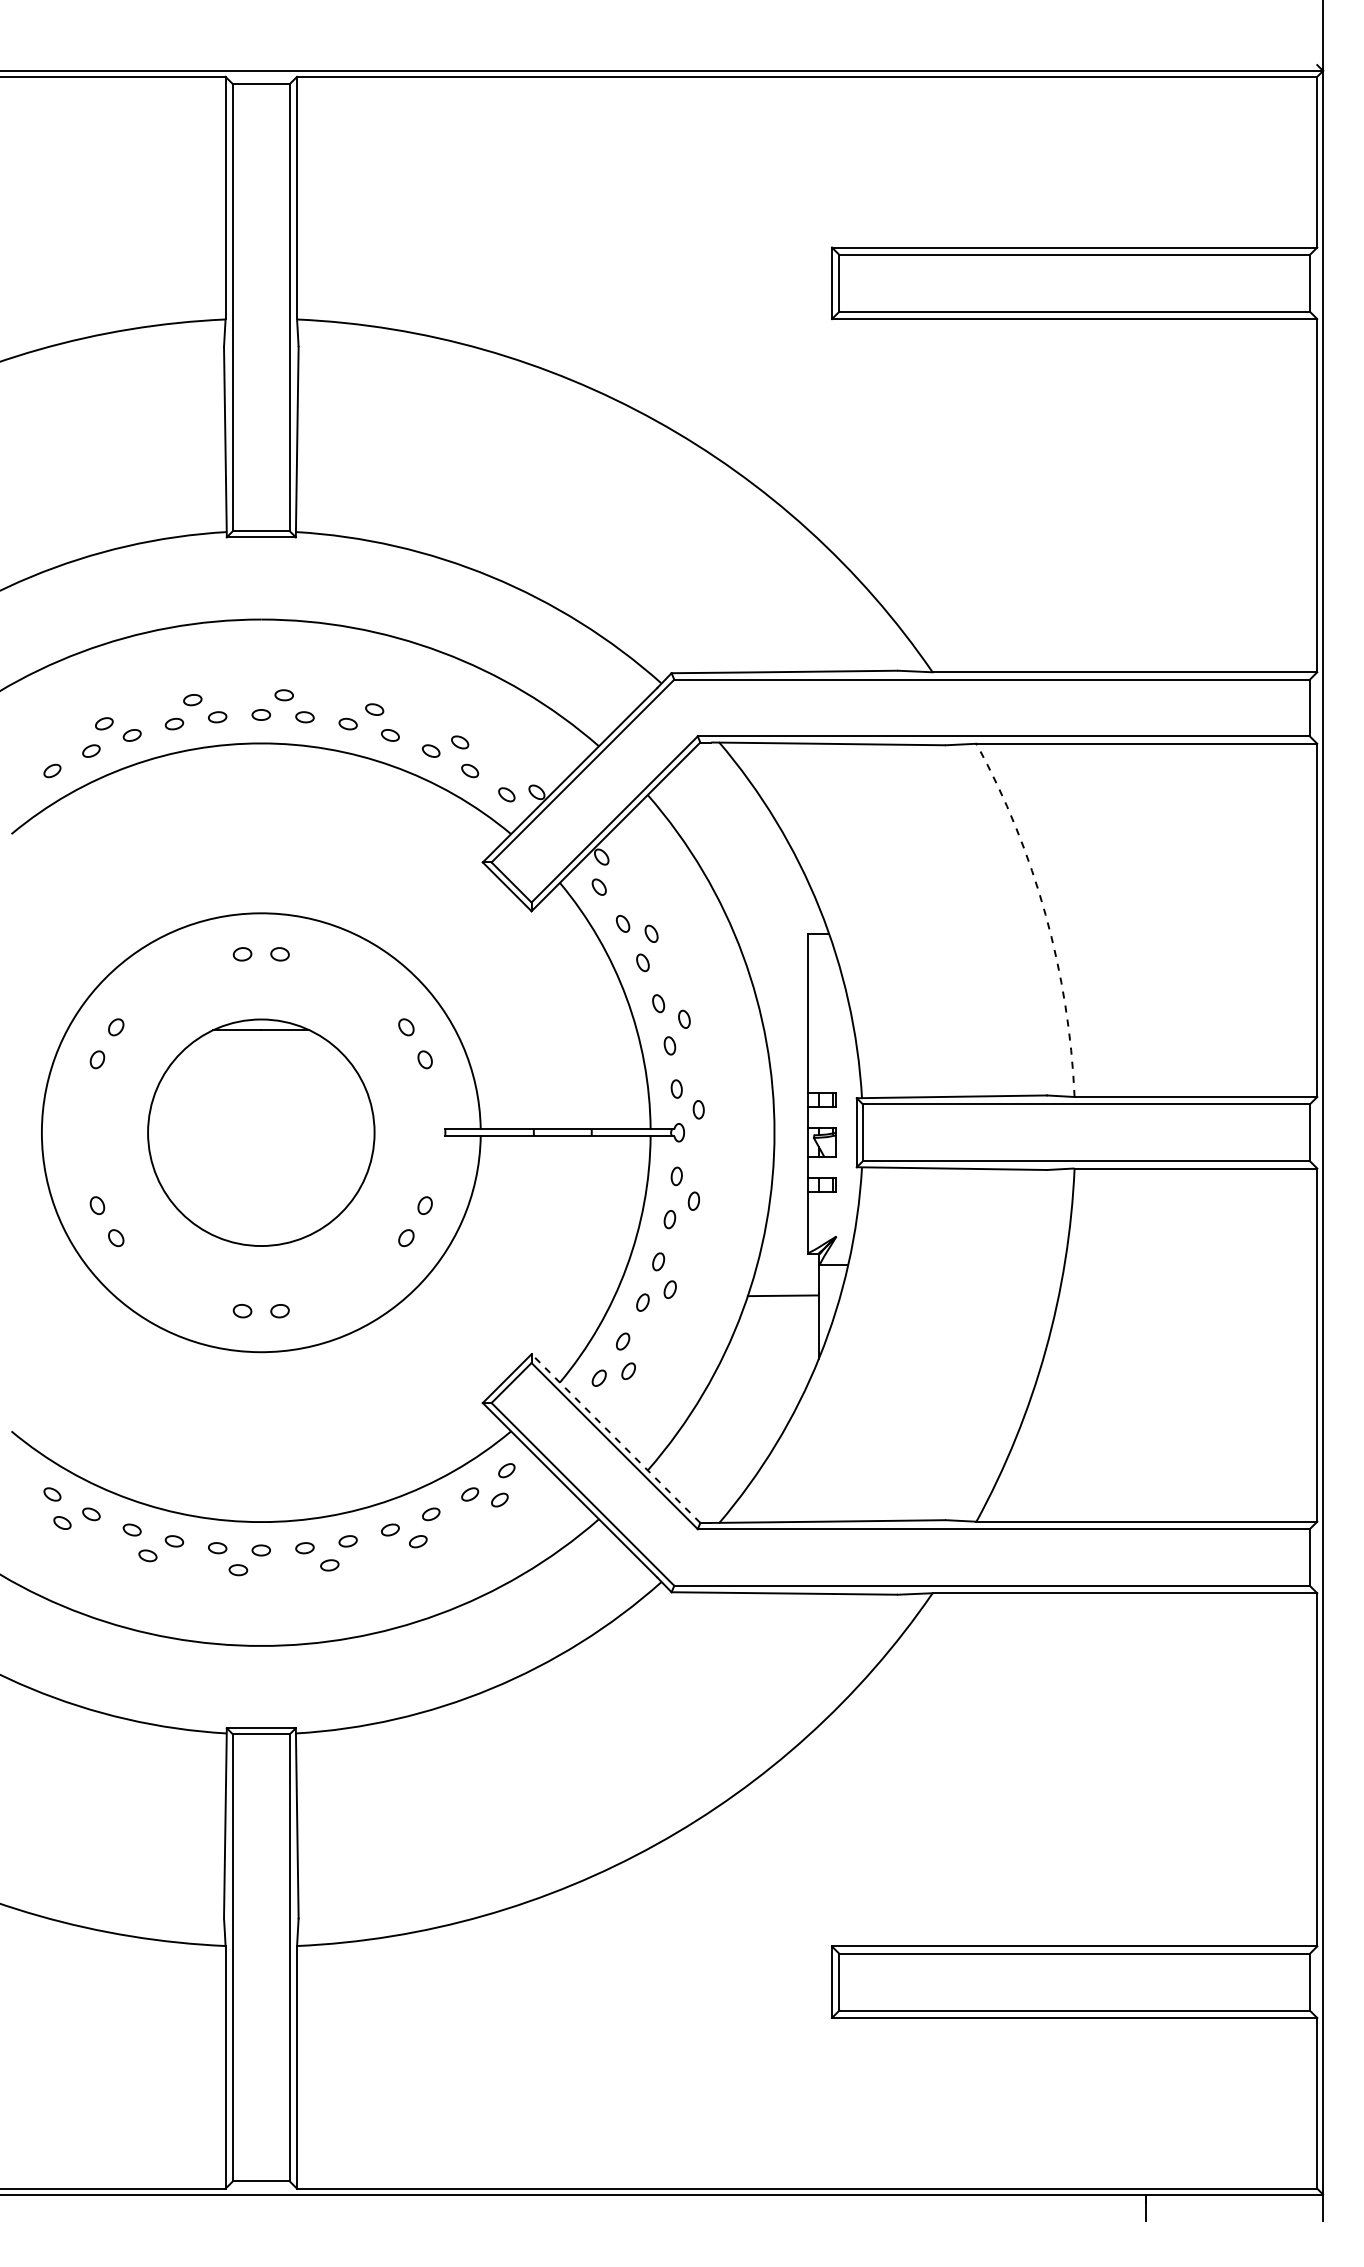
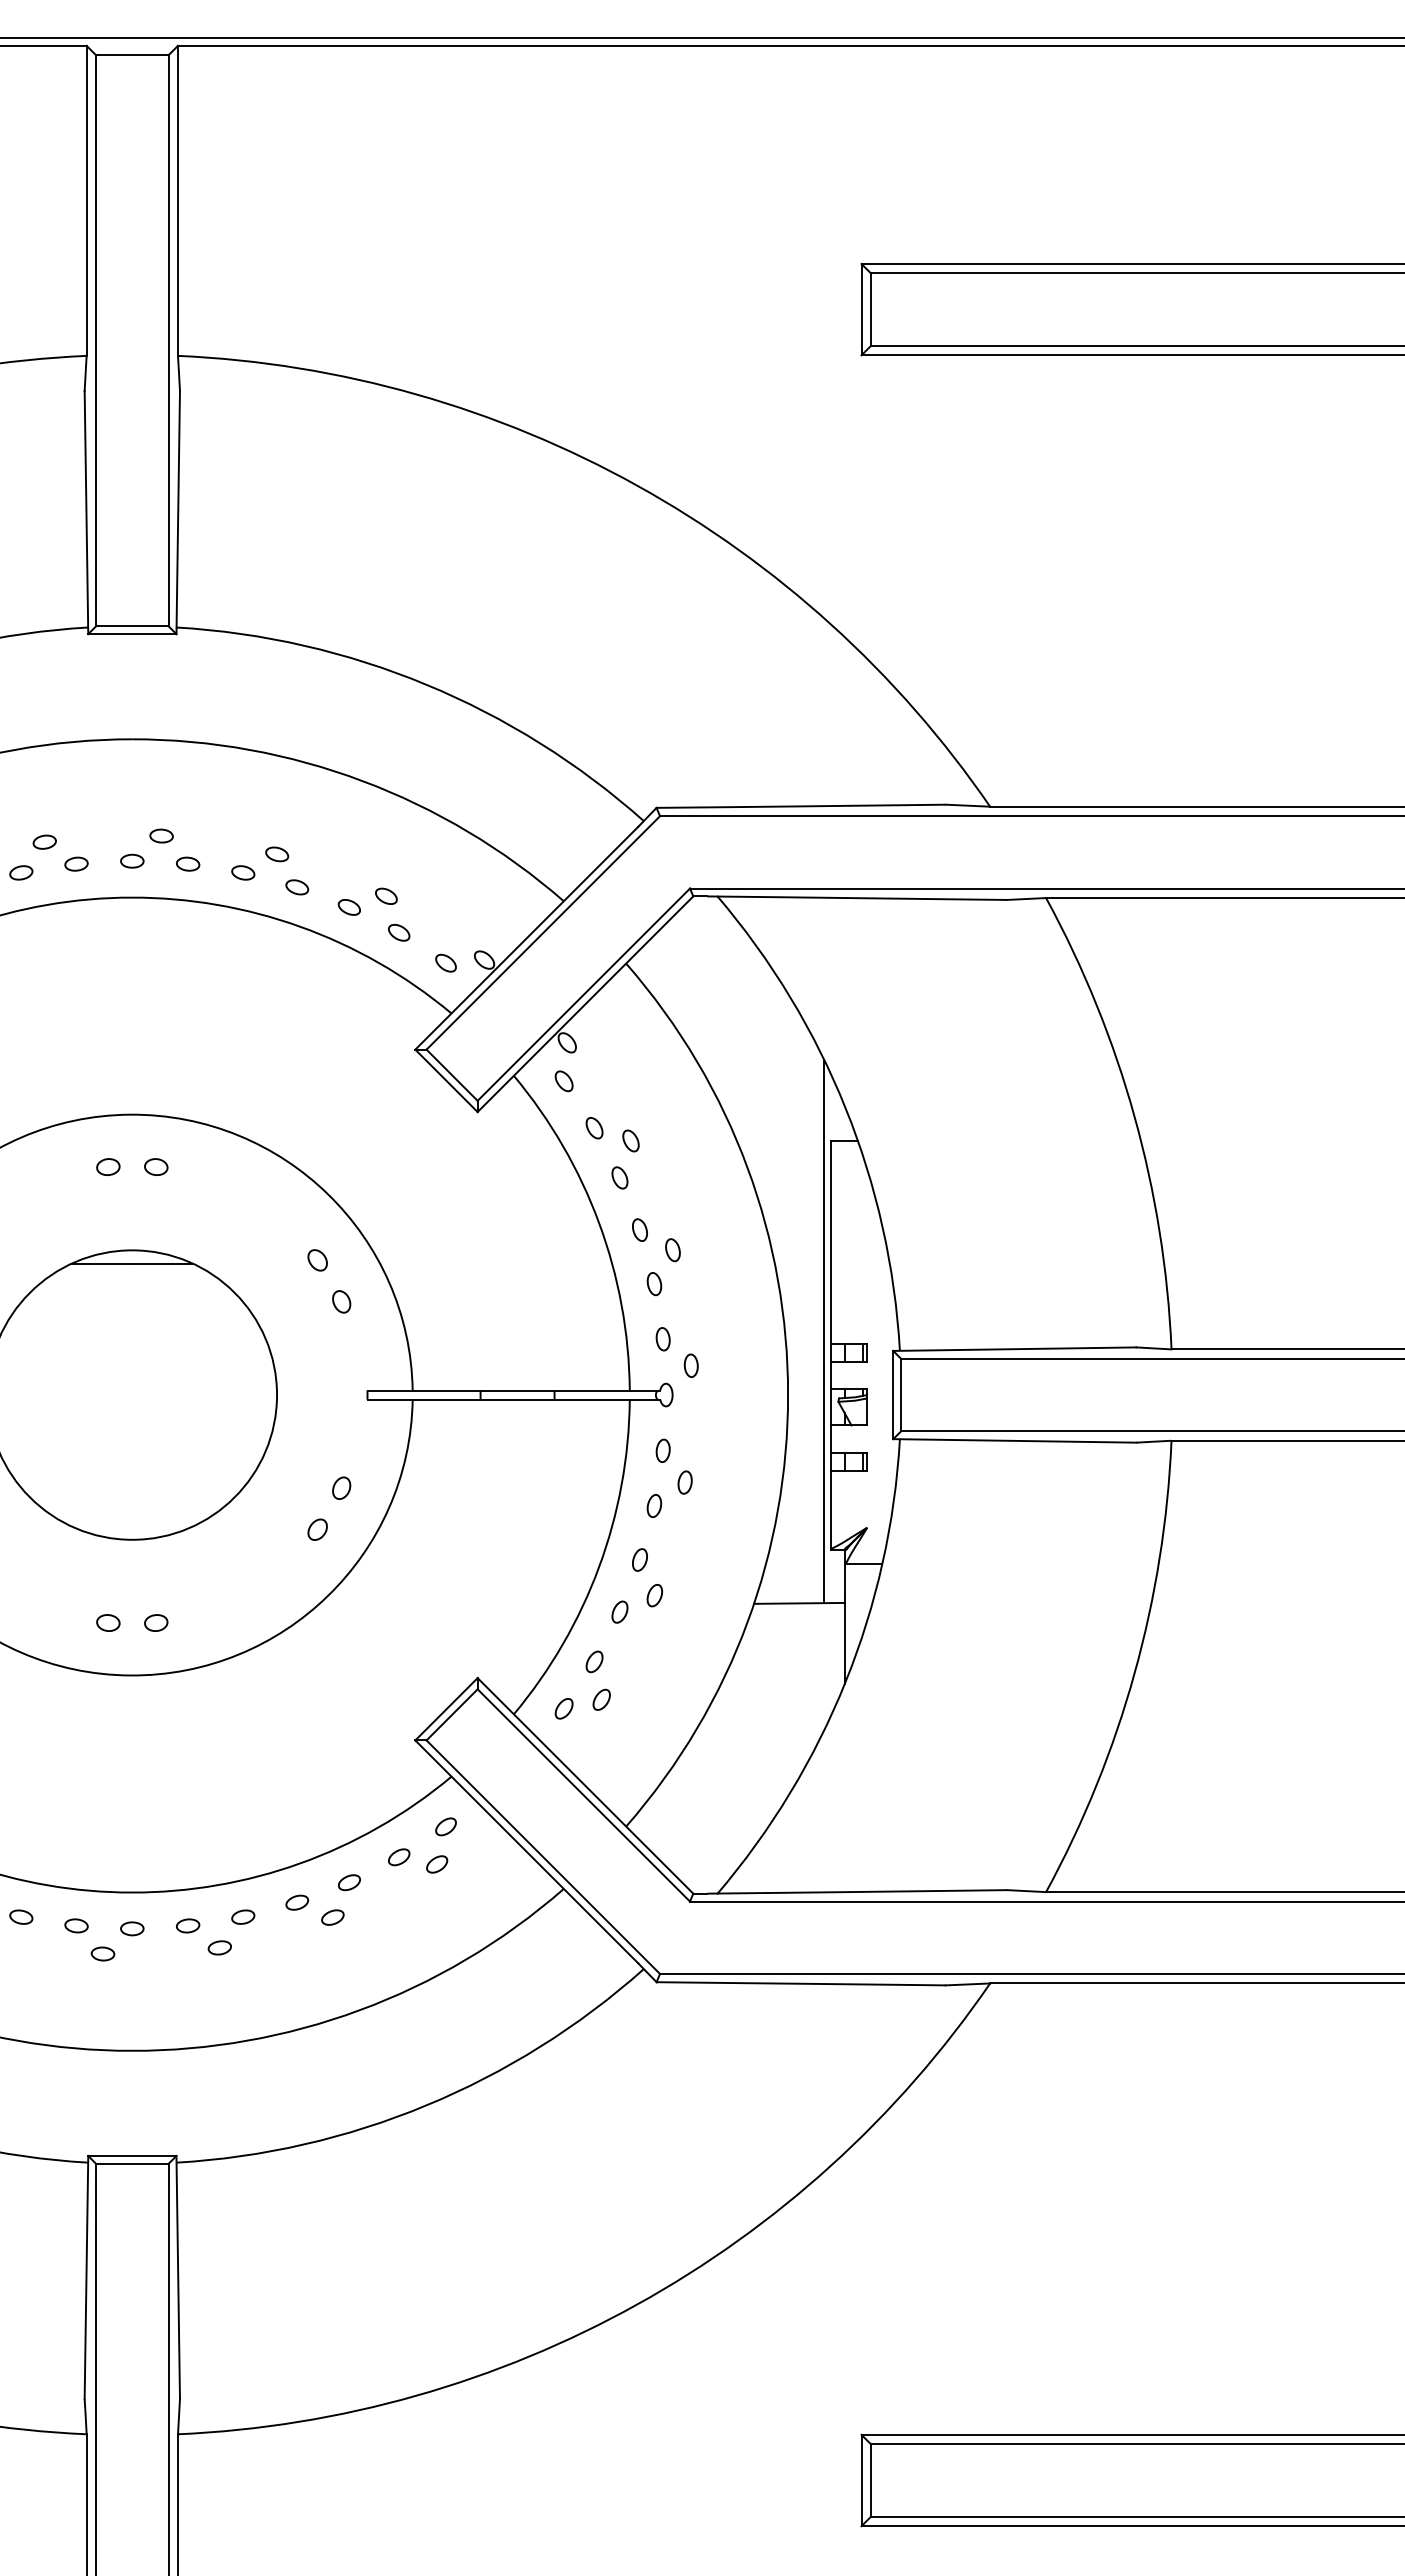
arc: (1045, 914) -> (1134, 1116), dashed -> solid
line: (802, 1082) -> (823, 1330), added
line: (615, 1438) -> (584, 1785), dashed -> solid

